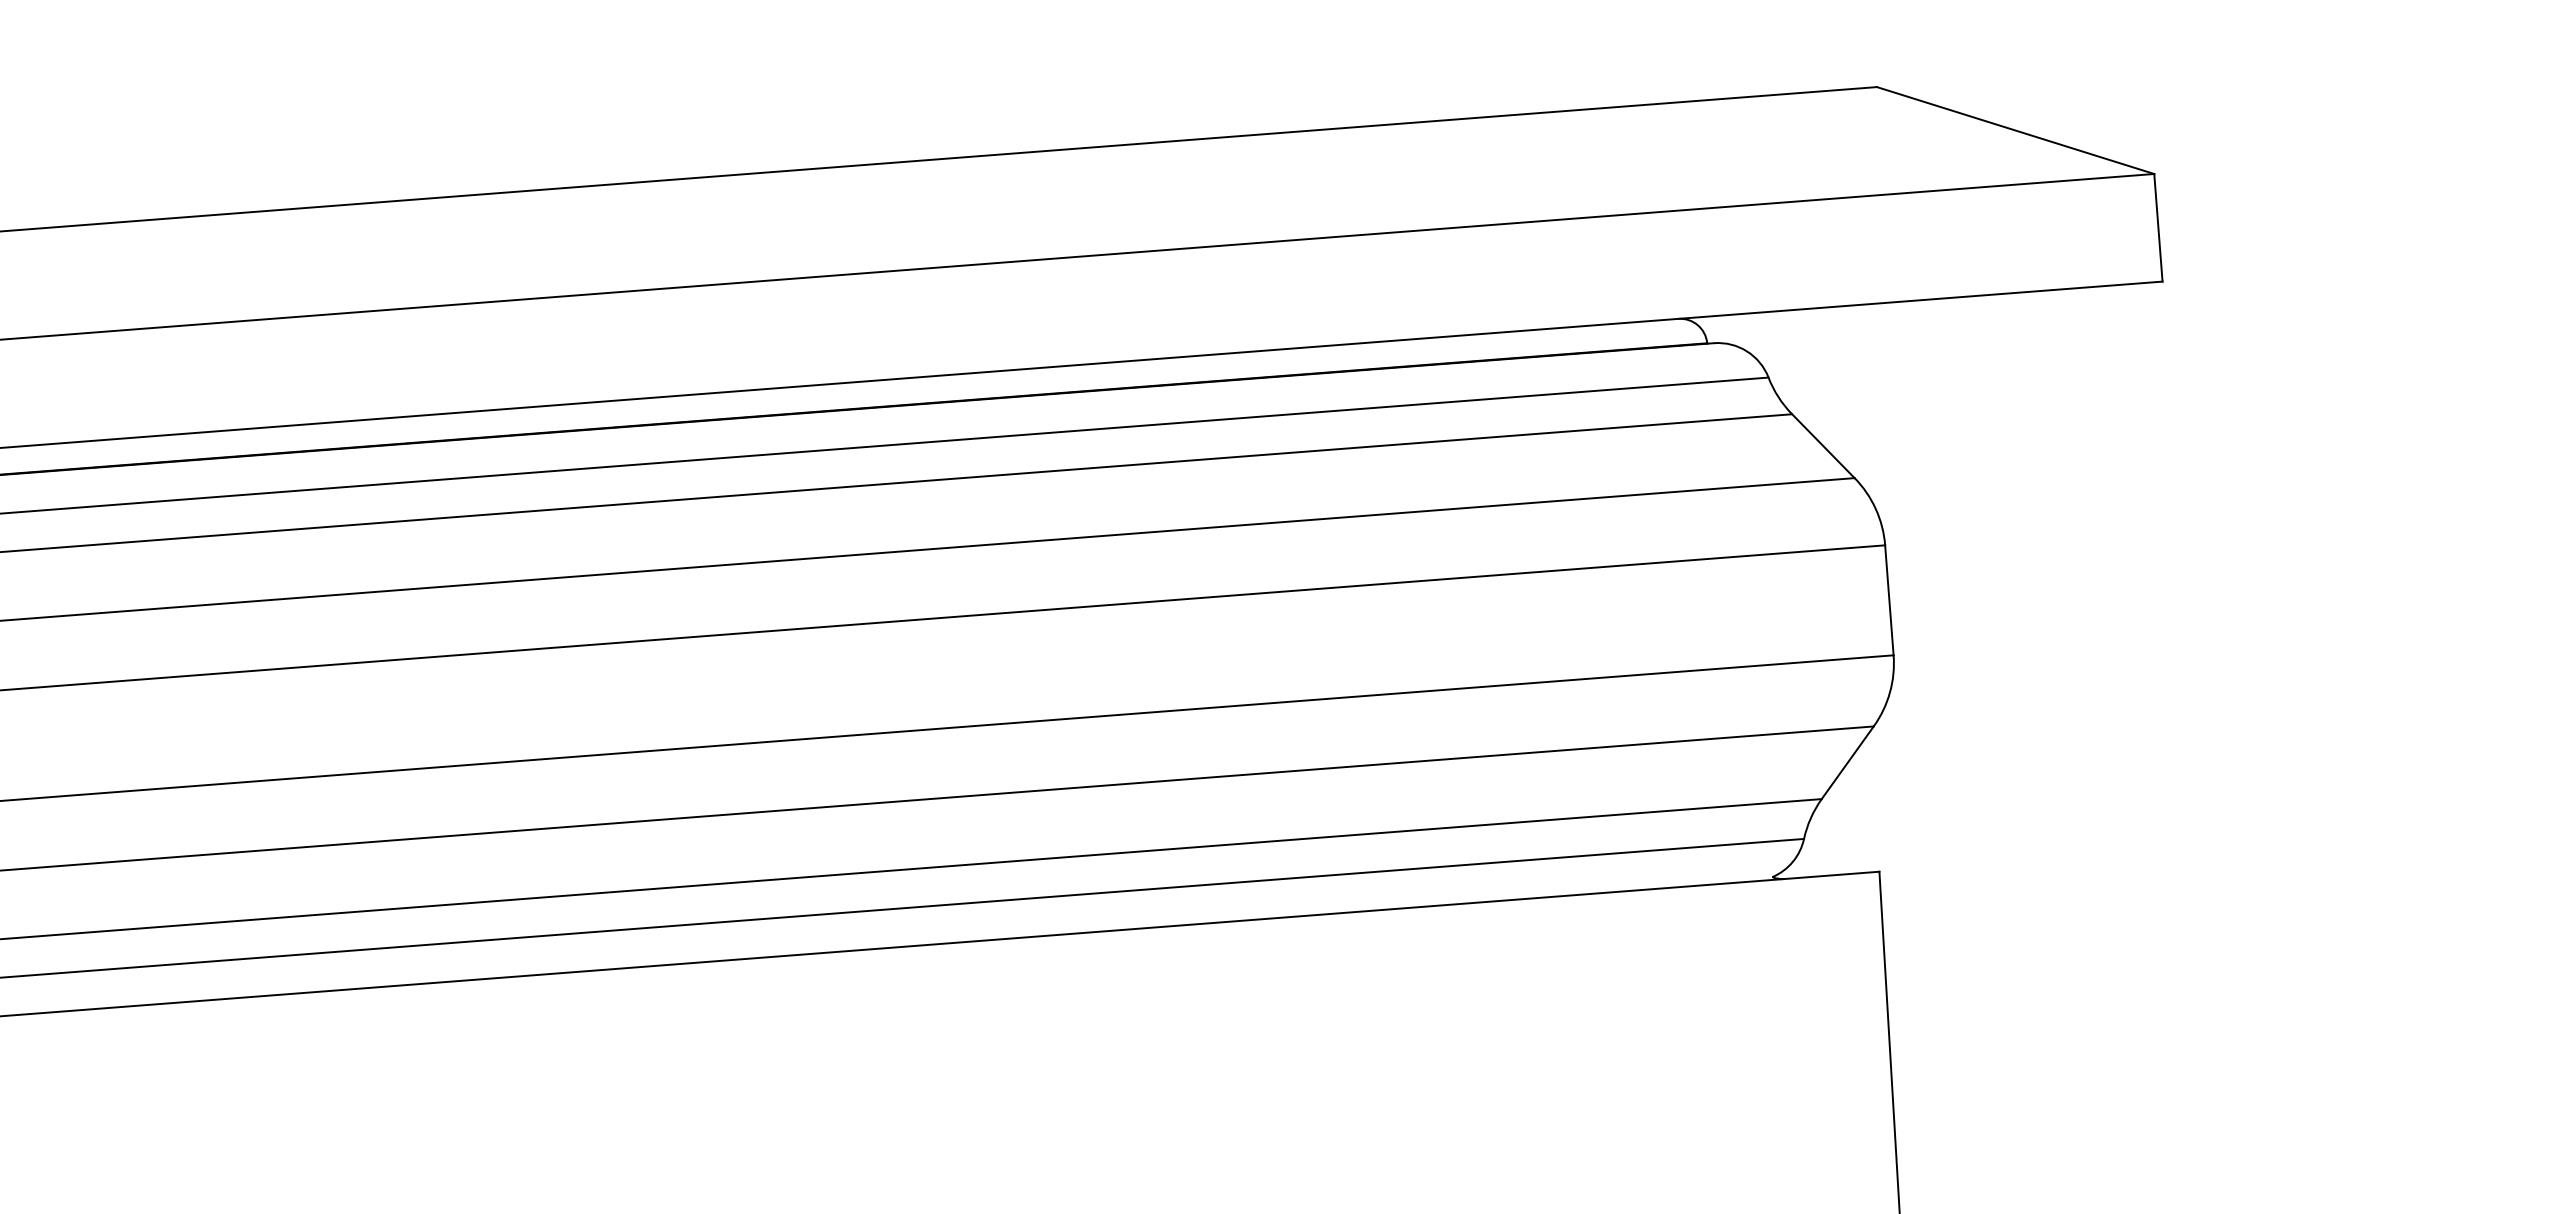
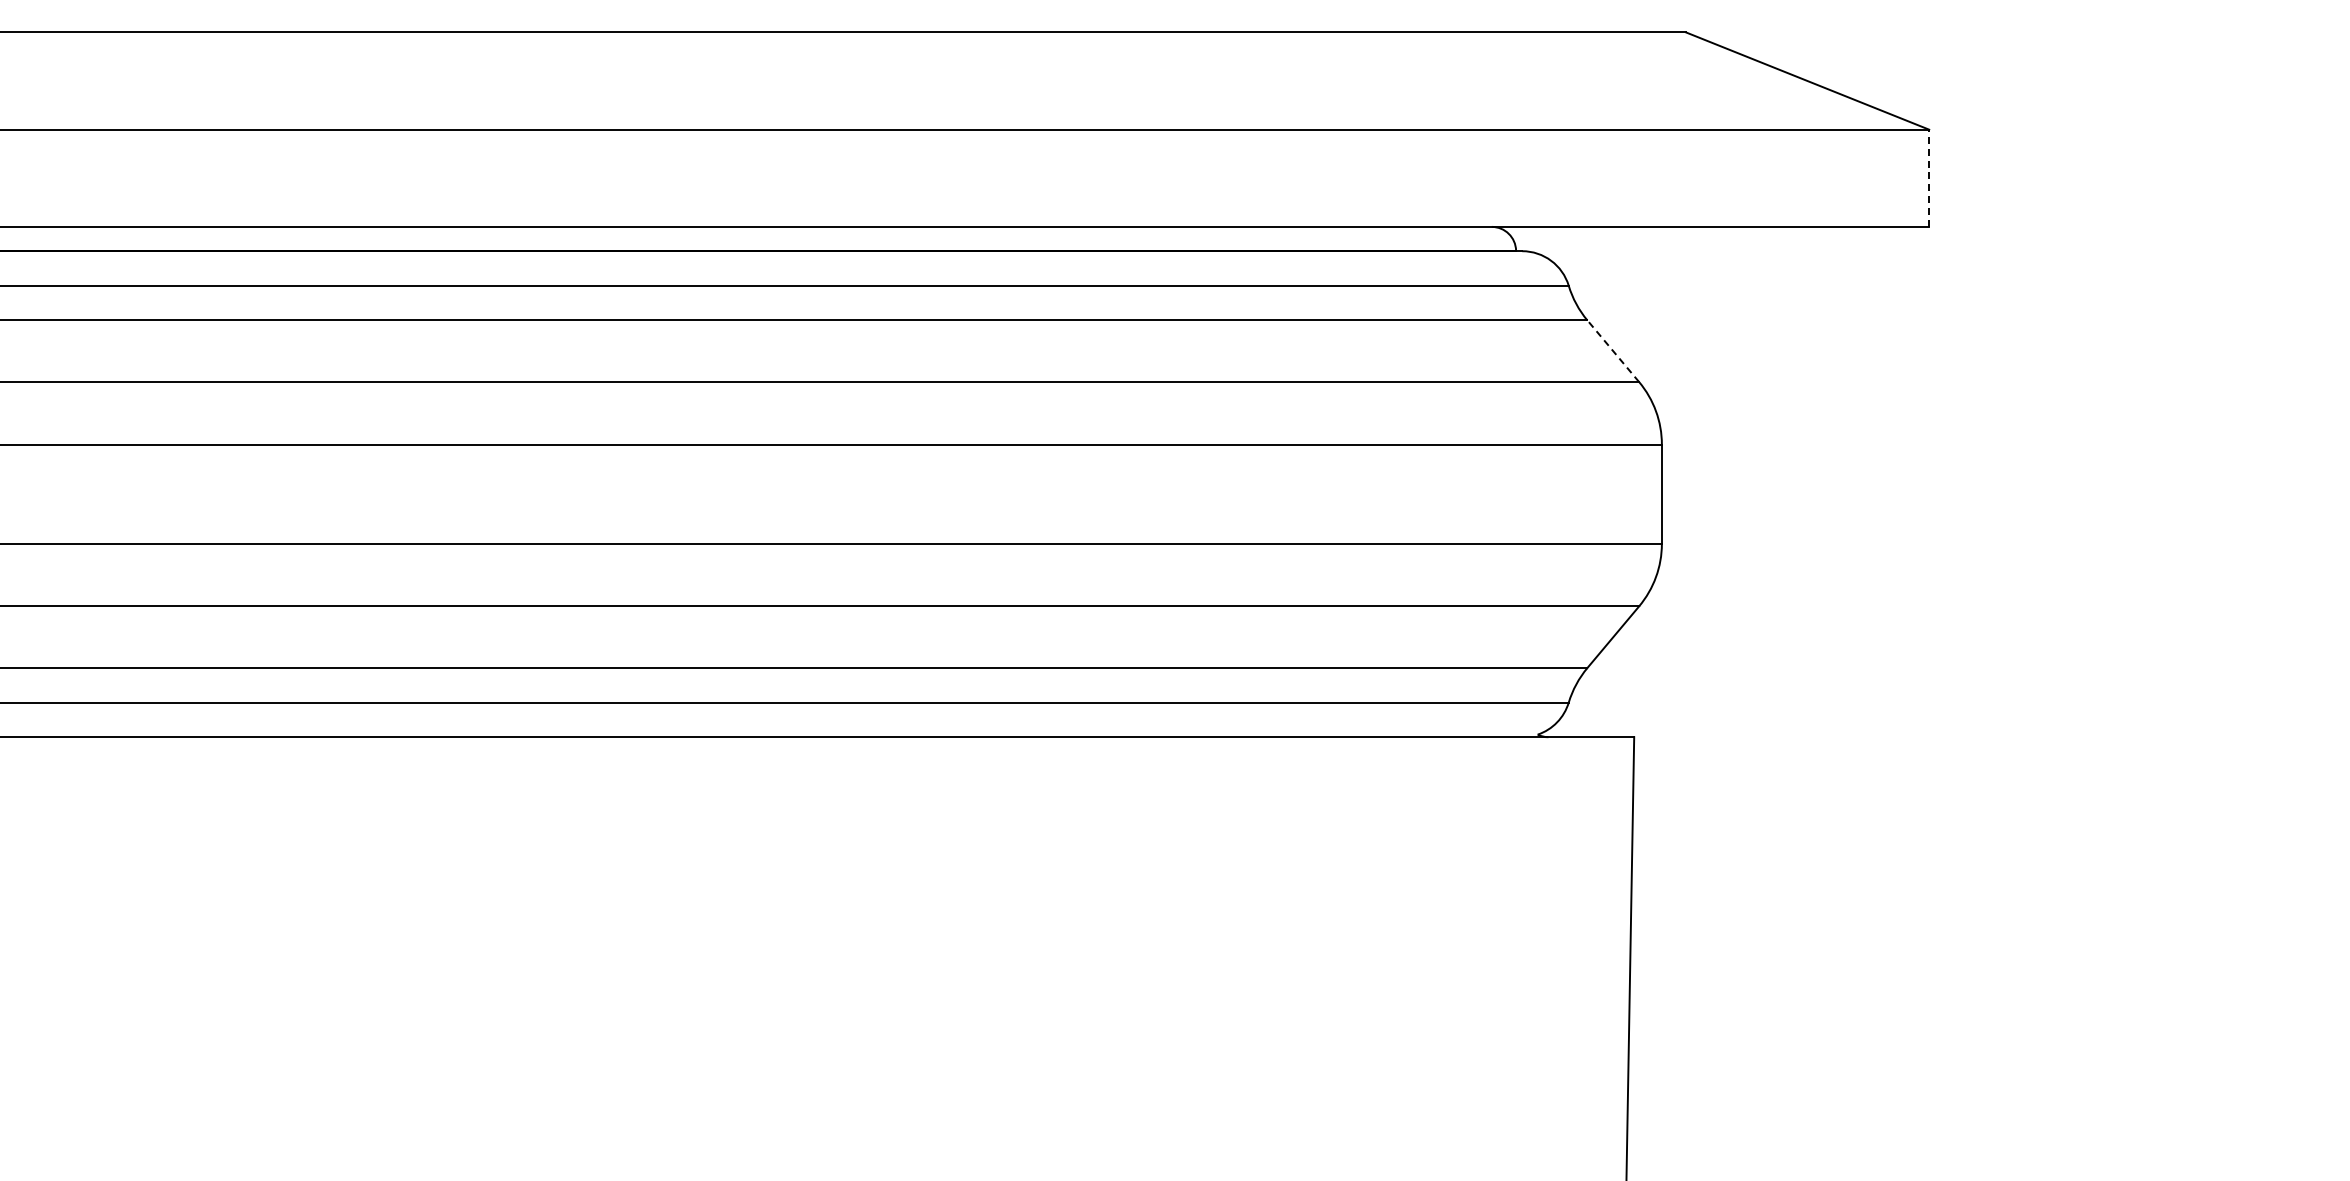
line: (2158, 228) -> (1929, 178), solid -> dashed
line: (1822, 445) -> (1612, 350), solid -> dashed

